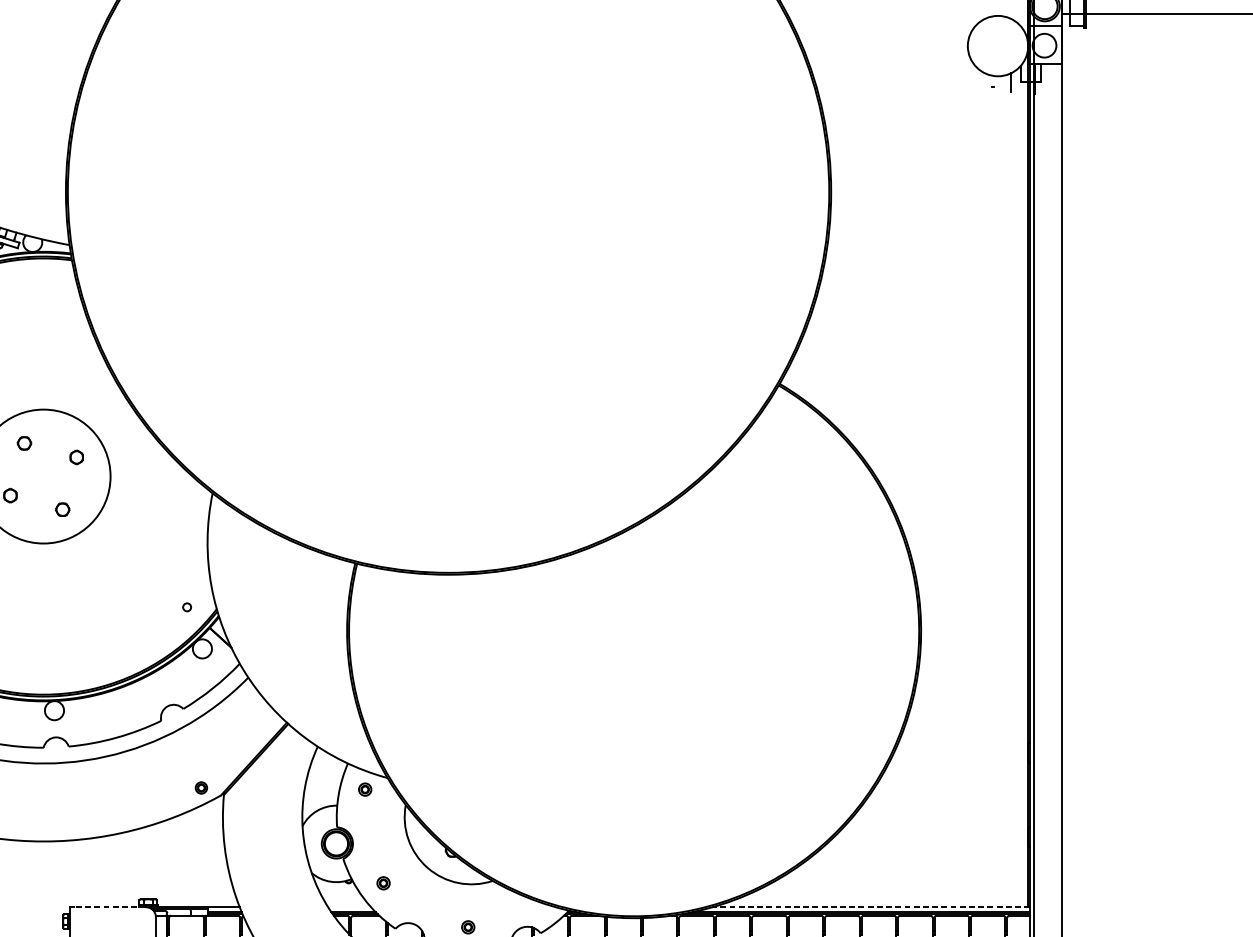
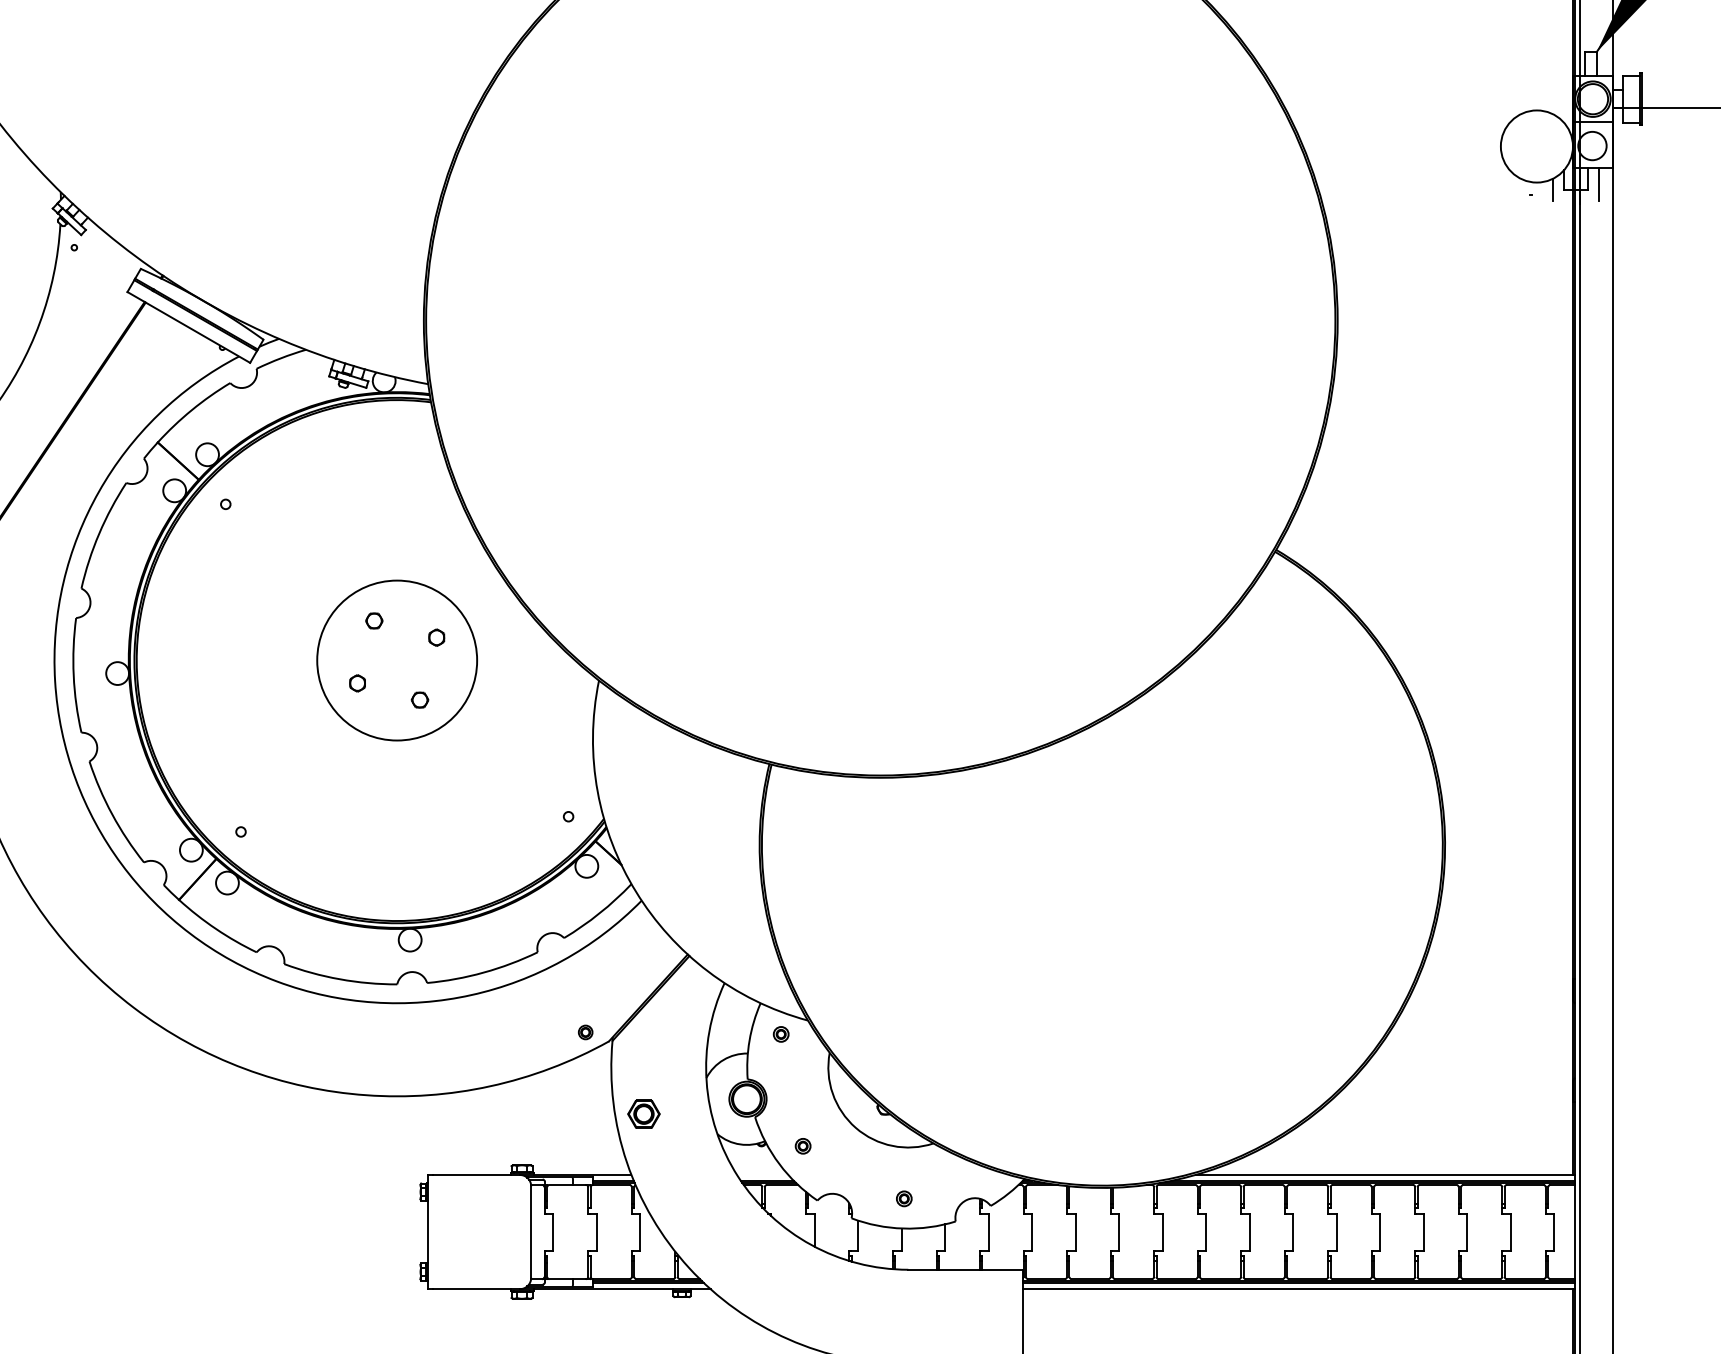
line: (1050, 77) -> (1599, 184), added
part: (249, 855) -> (643, 1113), added
line: (109, 906) -> (475, 1174), dashed -> solid
line: (871, 906) -> (1385, 1174), dashed -> solid

